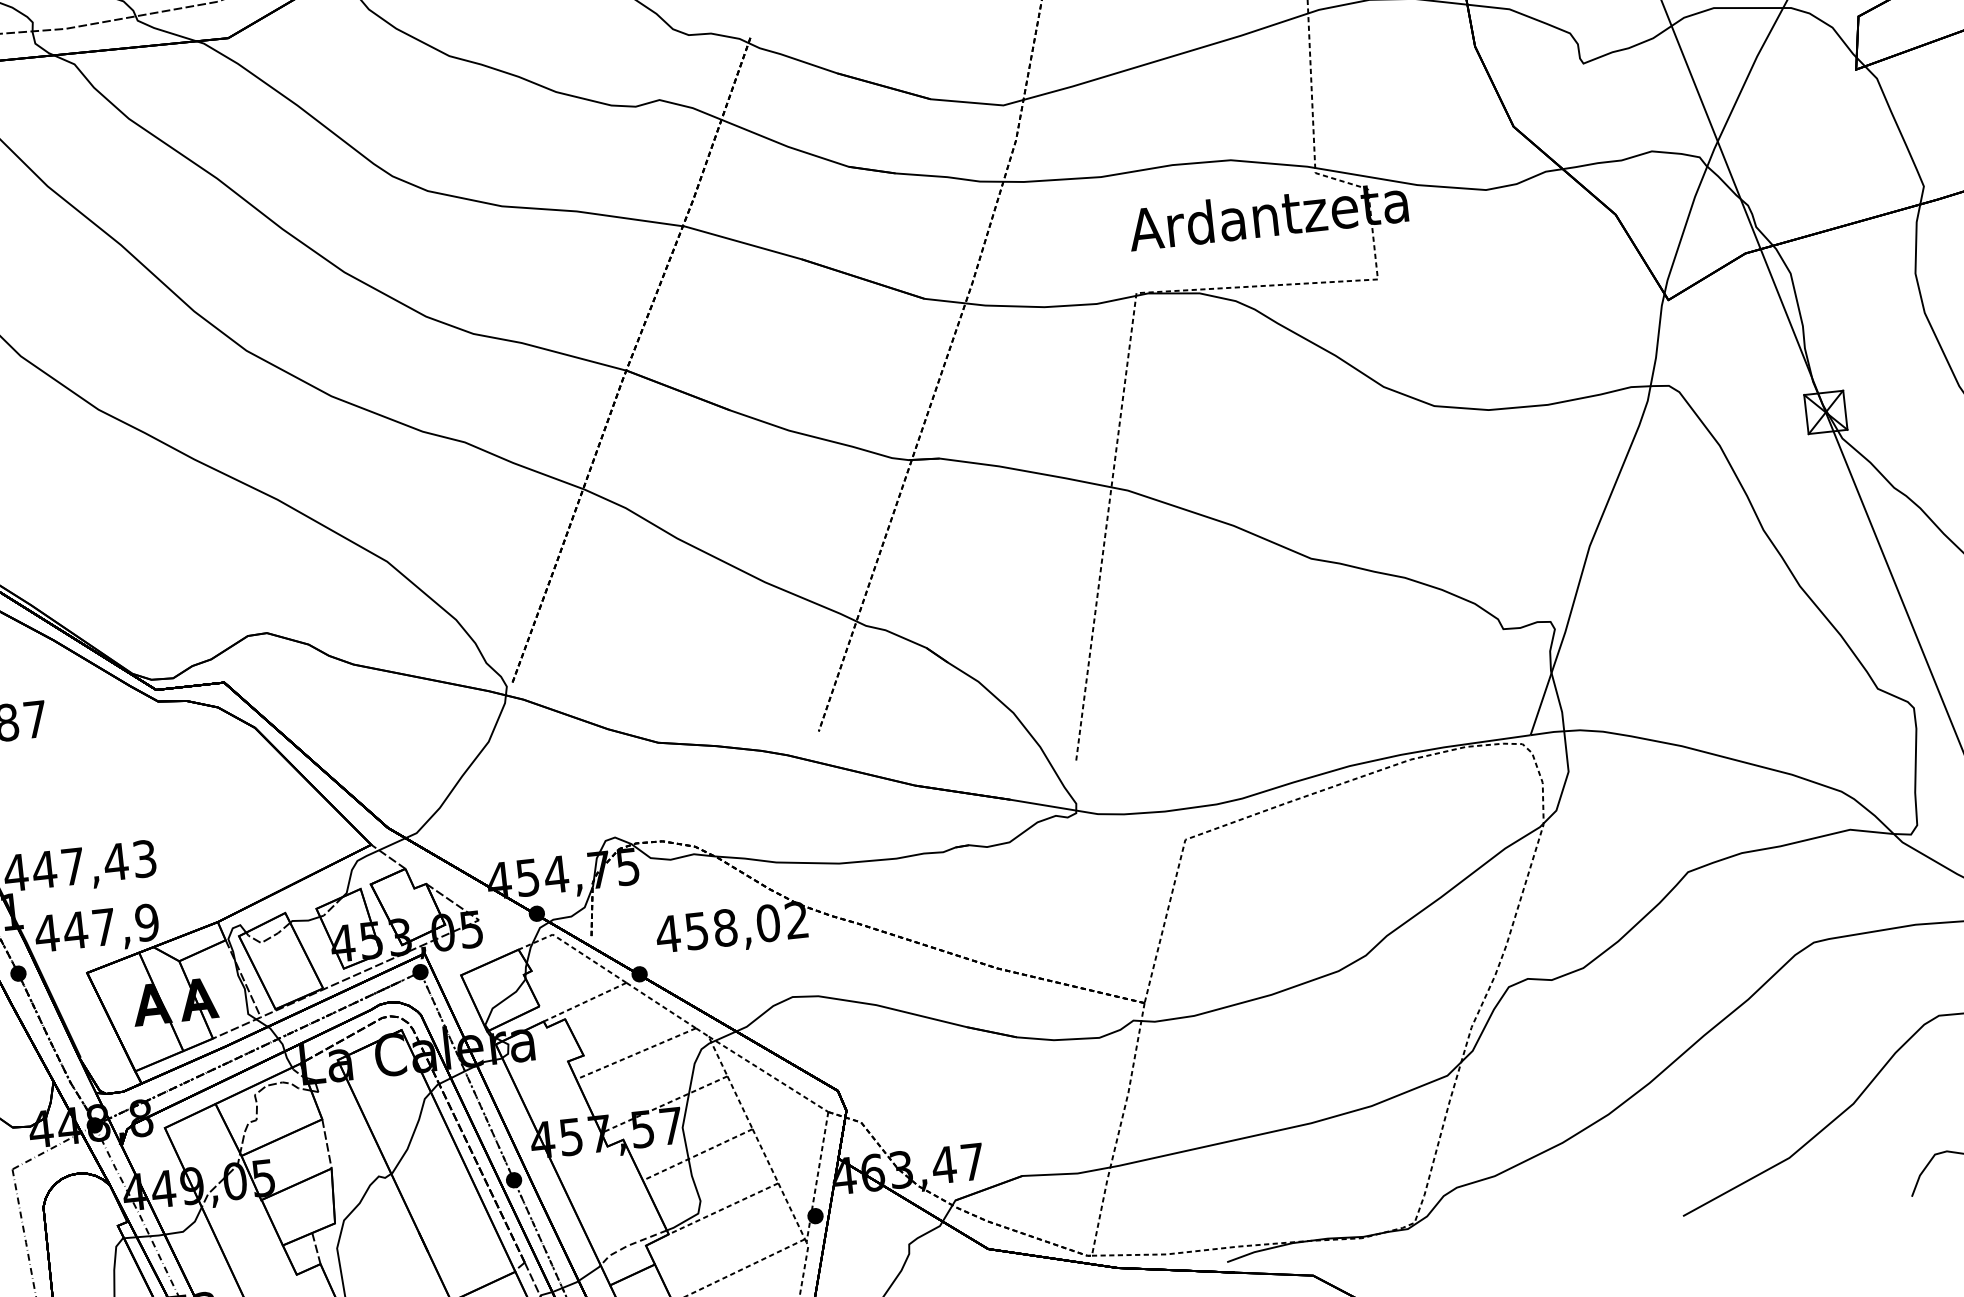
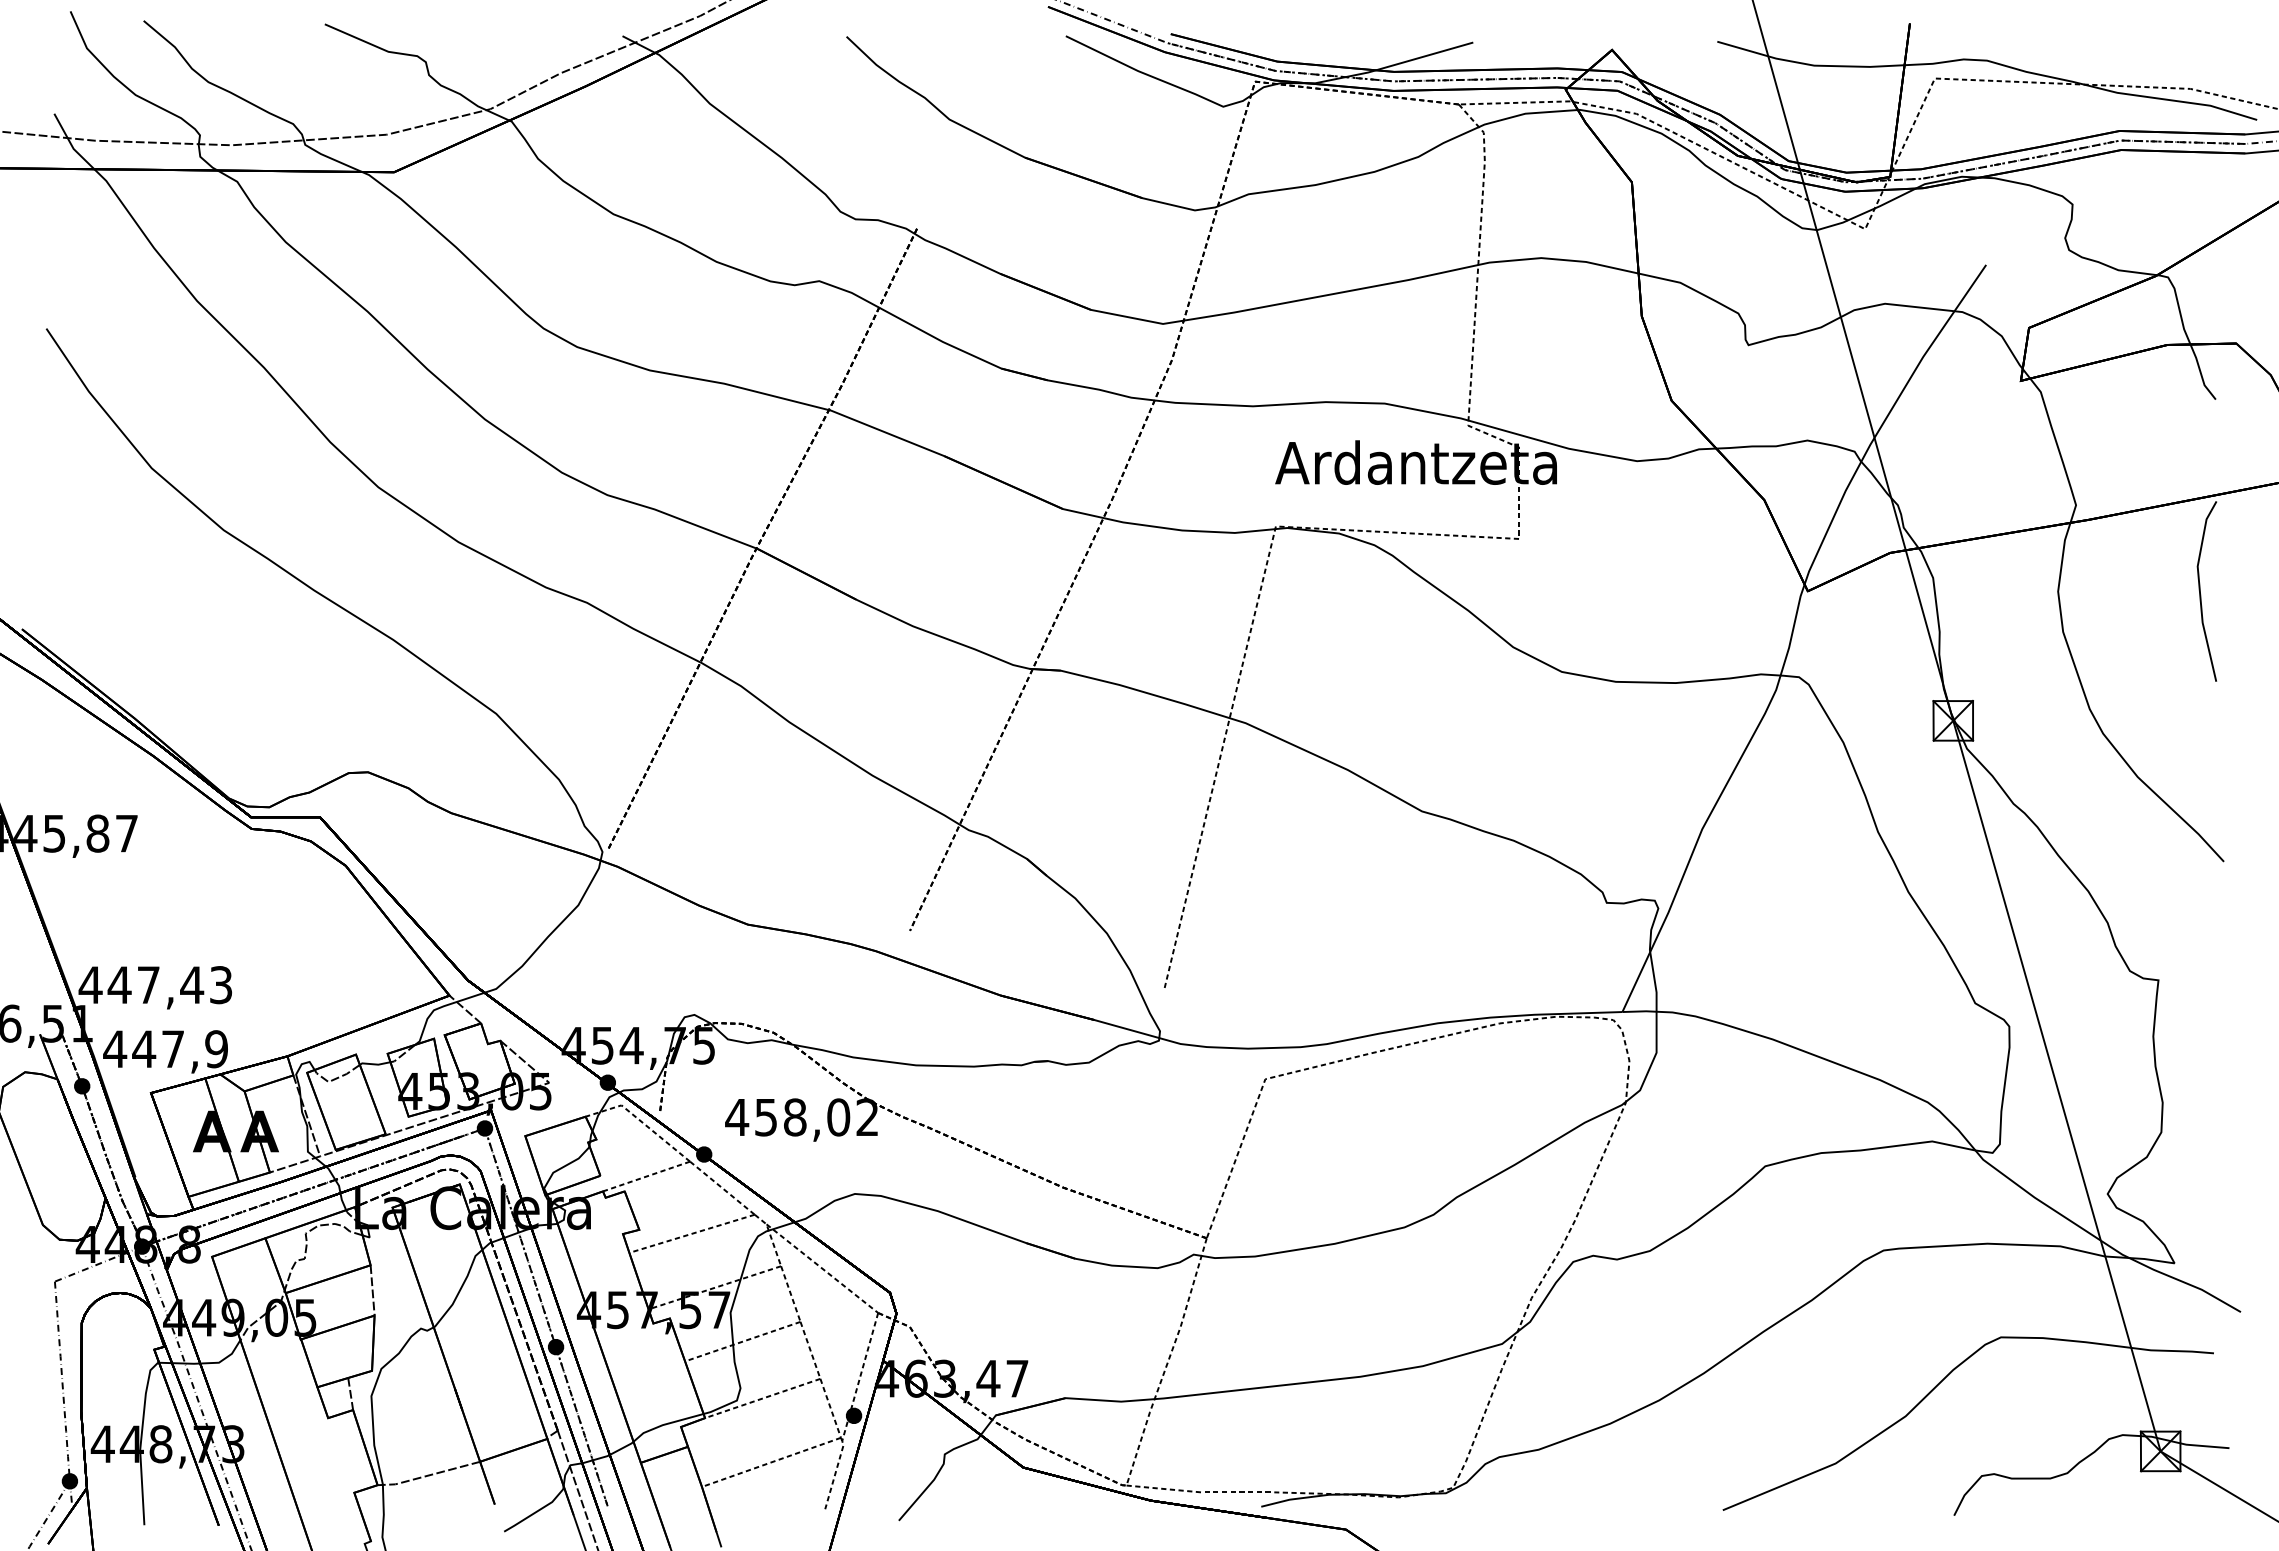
line: (630, 1244) -> (665, 1424), dashed -> solid

